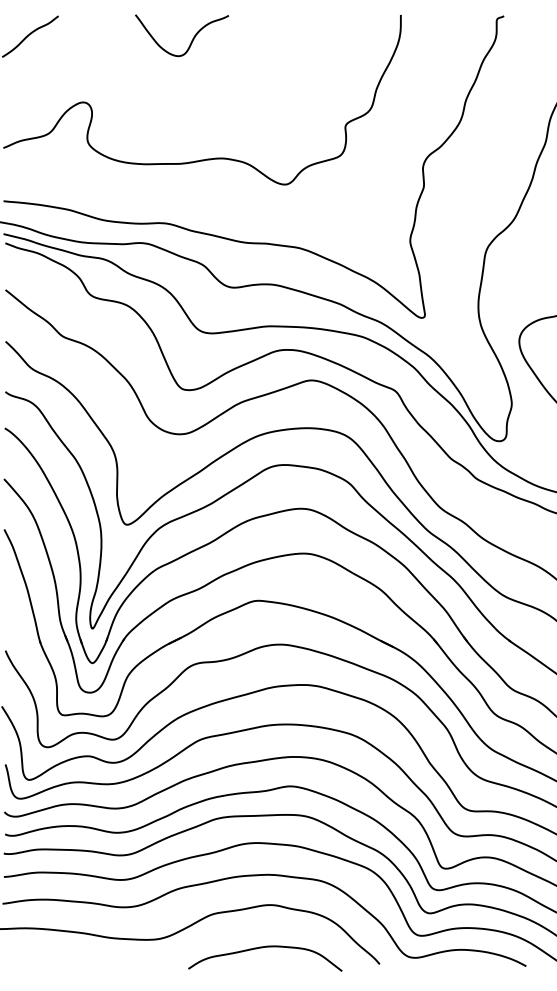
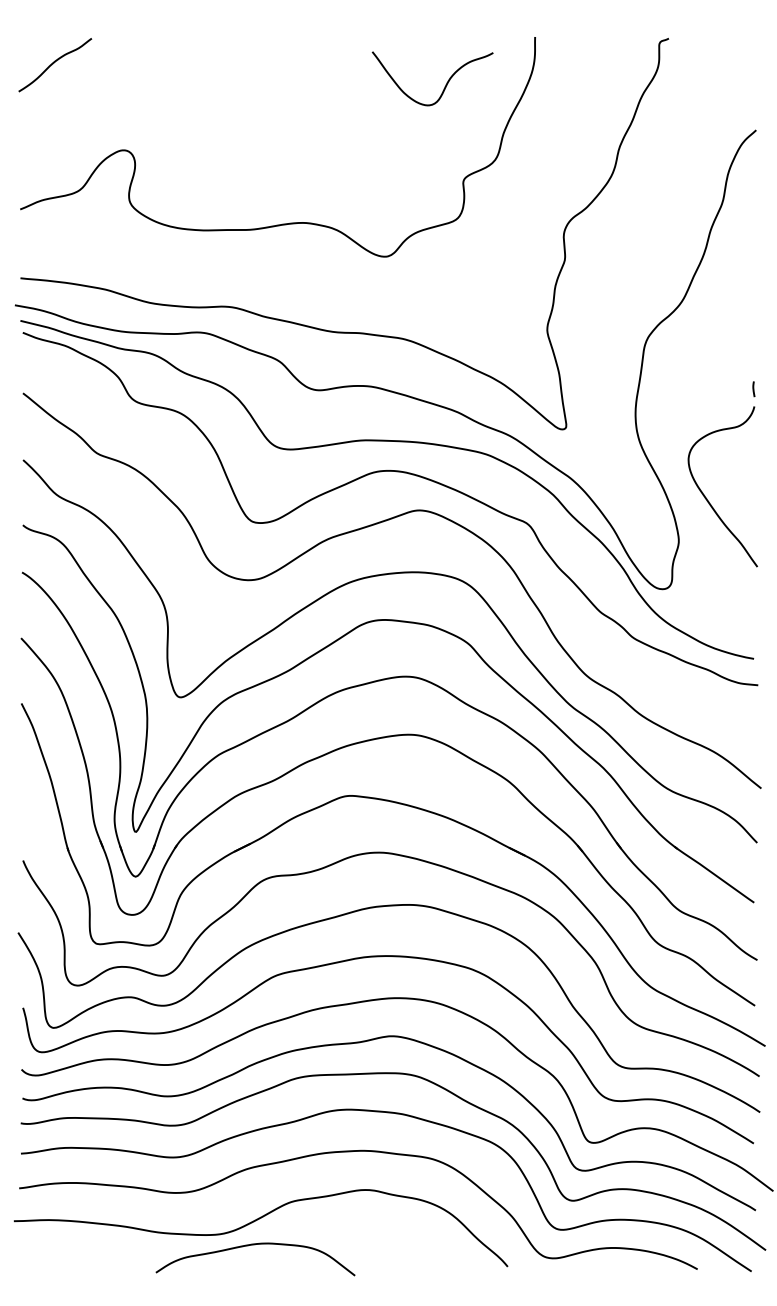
curve: (191, 40) -> (445, 84), moved
curve: (265, 947) -> (255, 1245), moved

